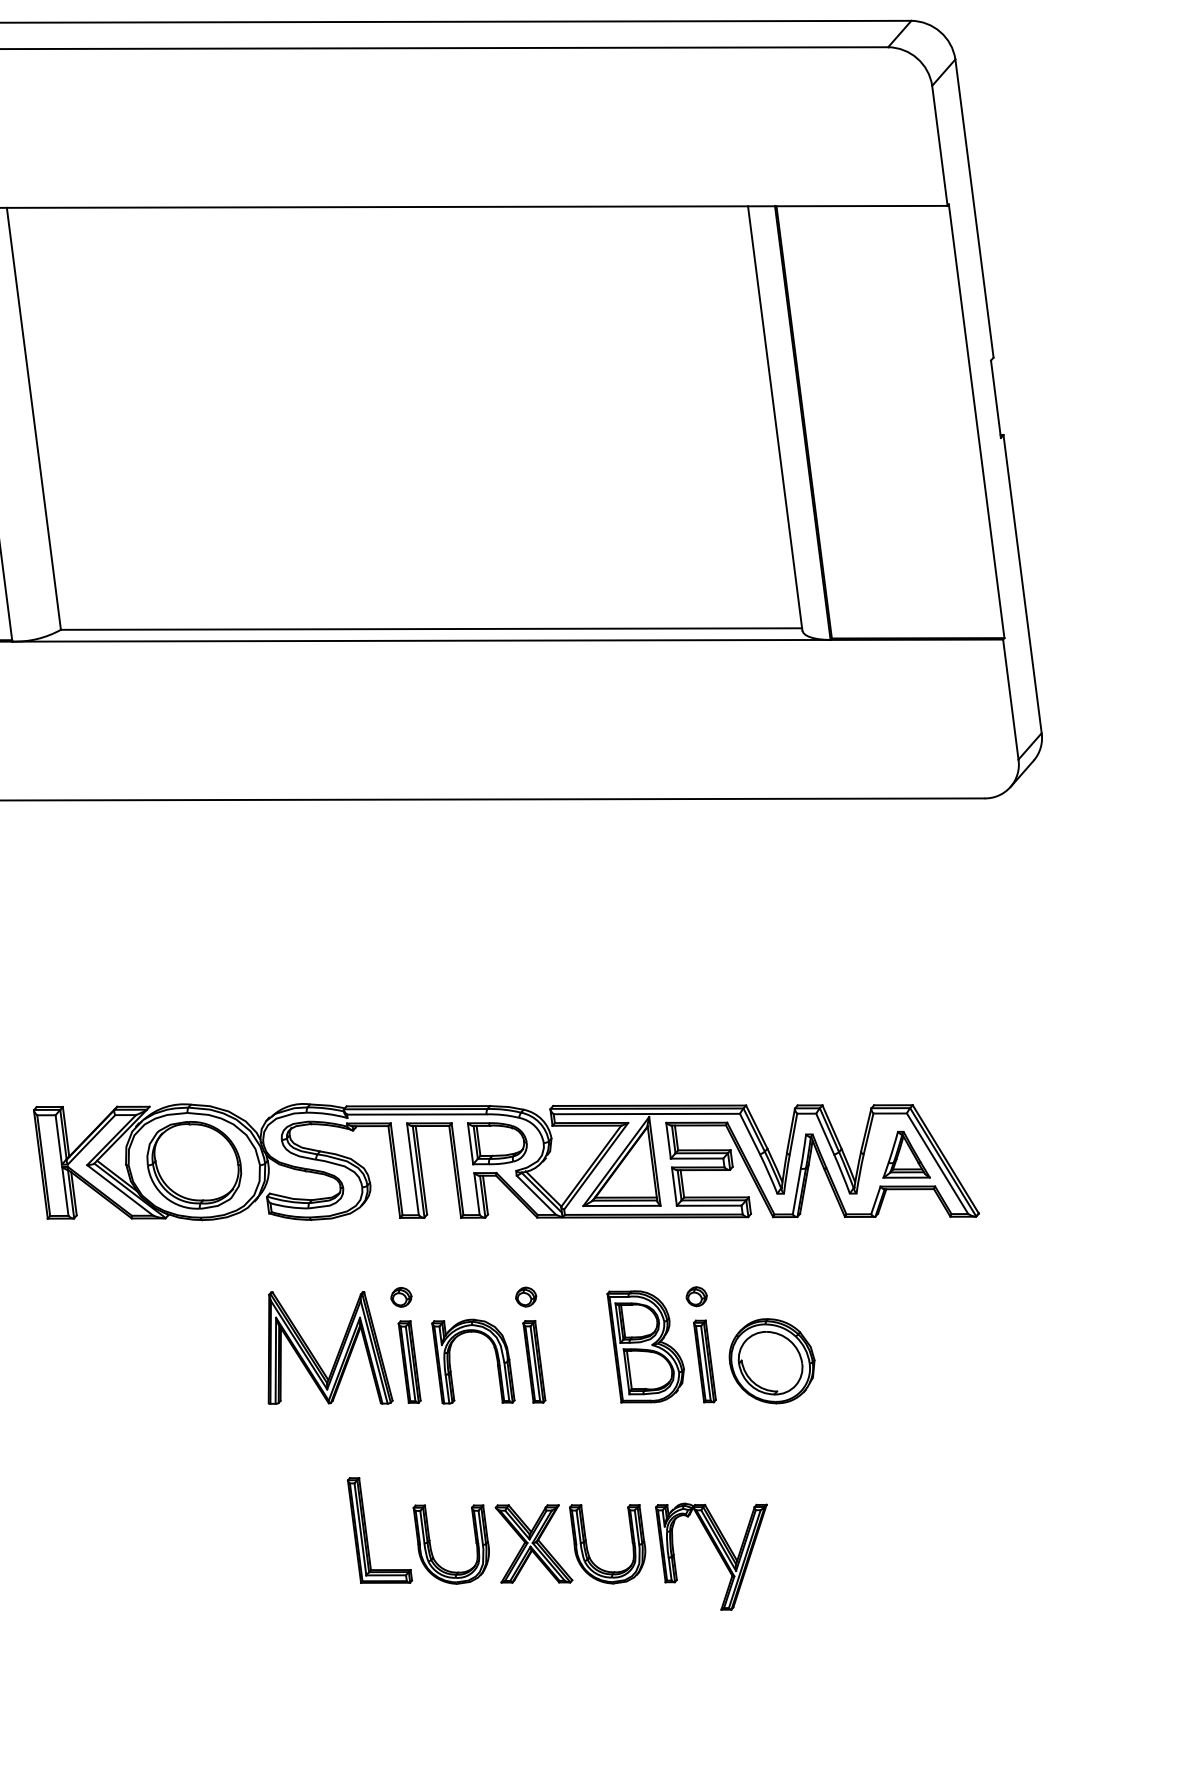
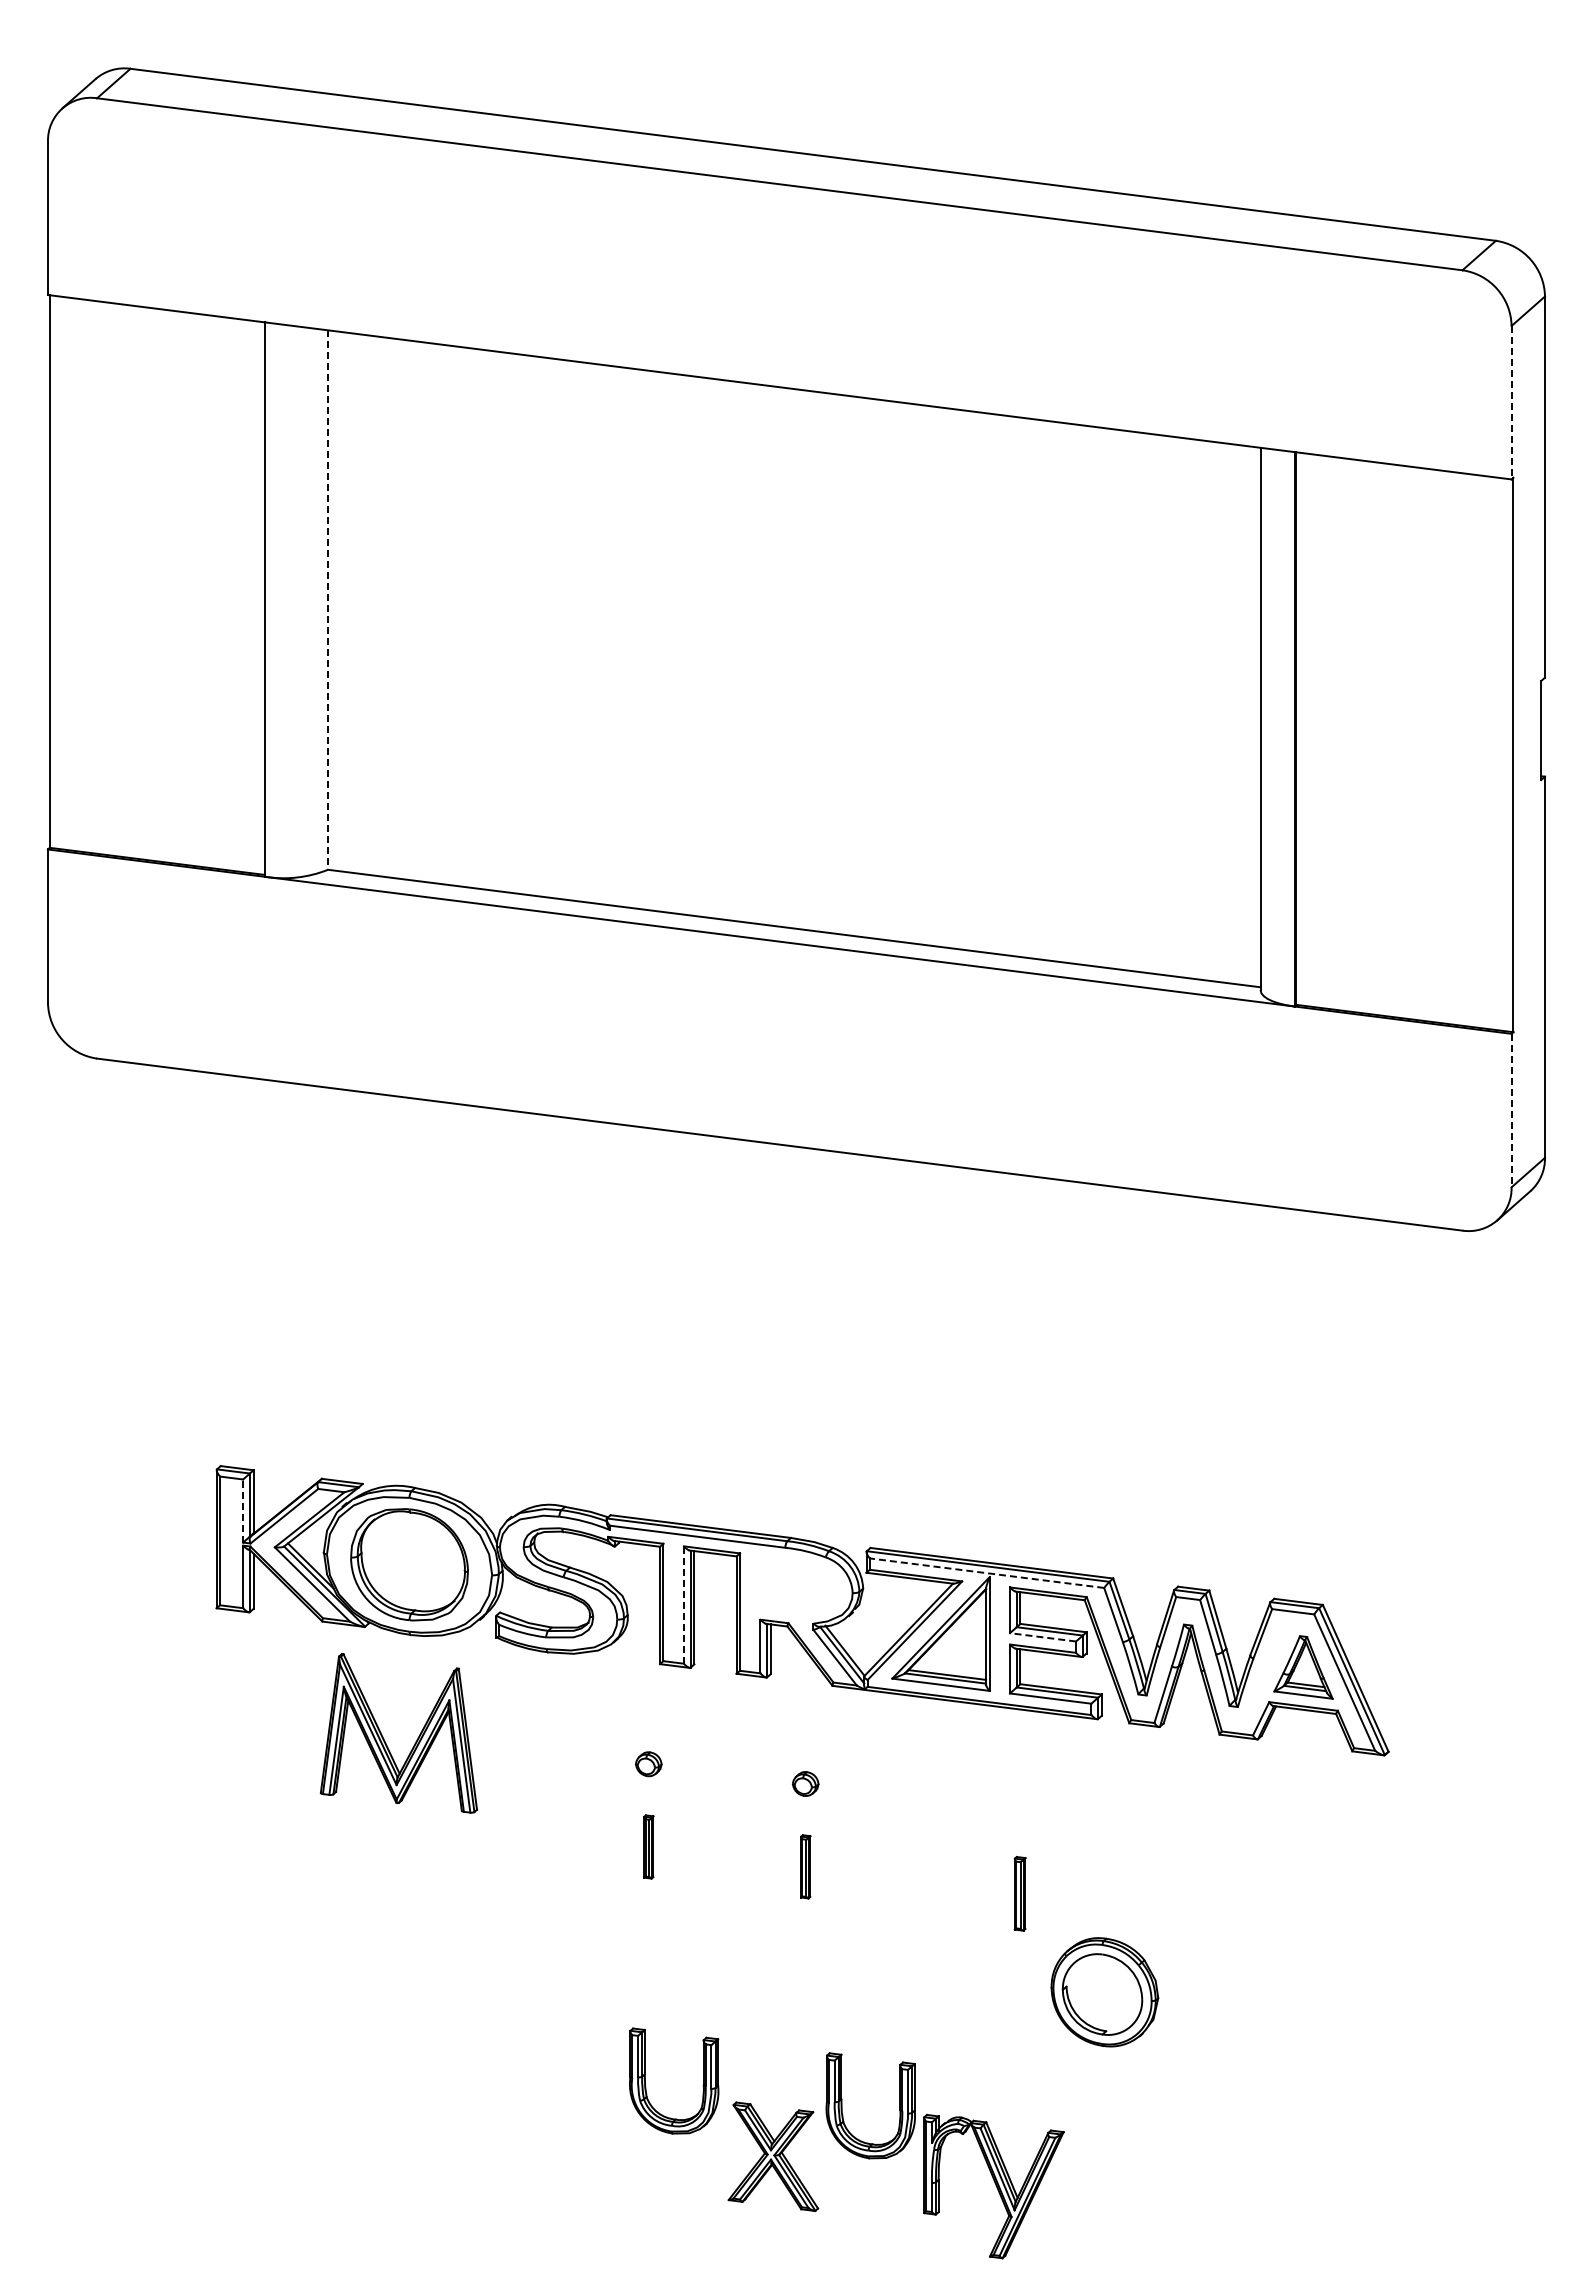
line: (939, 145) -> (1511, 402), solid -> dashed
line: (34, 419) -> (328, 600), solid -> dashed
line: (1010, 699) -> (1511, 1110), solid -> dashed
line: (646, 1114) -> (986, 1573), solid -> dashed
line: (59, 1140) -> (243, 1511), solid -> dashed
part: (498, 1142) -> (795, 1584), removed
line: (696, 1158) -> (1042, 1637), solid -> dashed
line: (412, 1169) -> (683, 1605), solid -> dashed
part: (696, 1296) -> (1020, 1810), removed
part: (647, 1344) -> (950, 1863), removed
part: (314, 1355) -> (385, 1740), moved
part: (450, 1359) -> (700, 1850), removed
part: (409, 1361) -> (648, 1846), size x0.6
part: (534, 1361) -> (805, 1866), size x0.6
part: (704, 1361) -> (1019, 1893), size x0.7
part: (771, 1361) -> (1104, 1992), moved
part: (366, 1531) -> (566, 2053), removed
part: (532, 1543) -> (773, 2156), moved
part: (717, 1554) -> (993, 2186), moved

